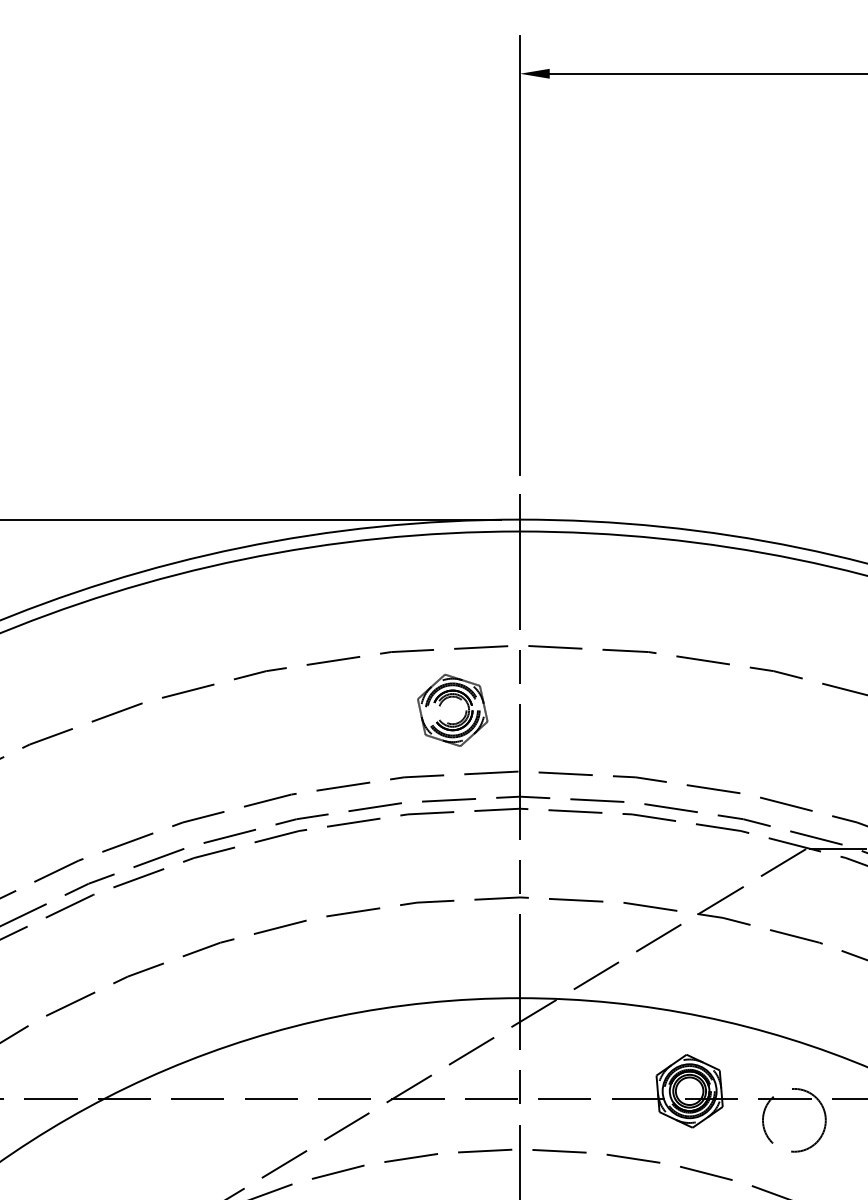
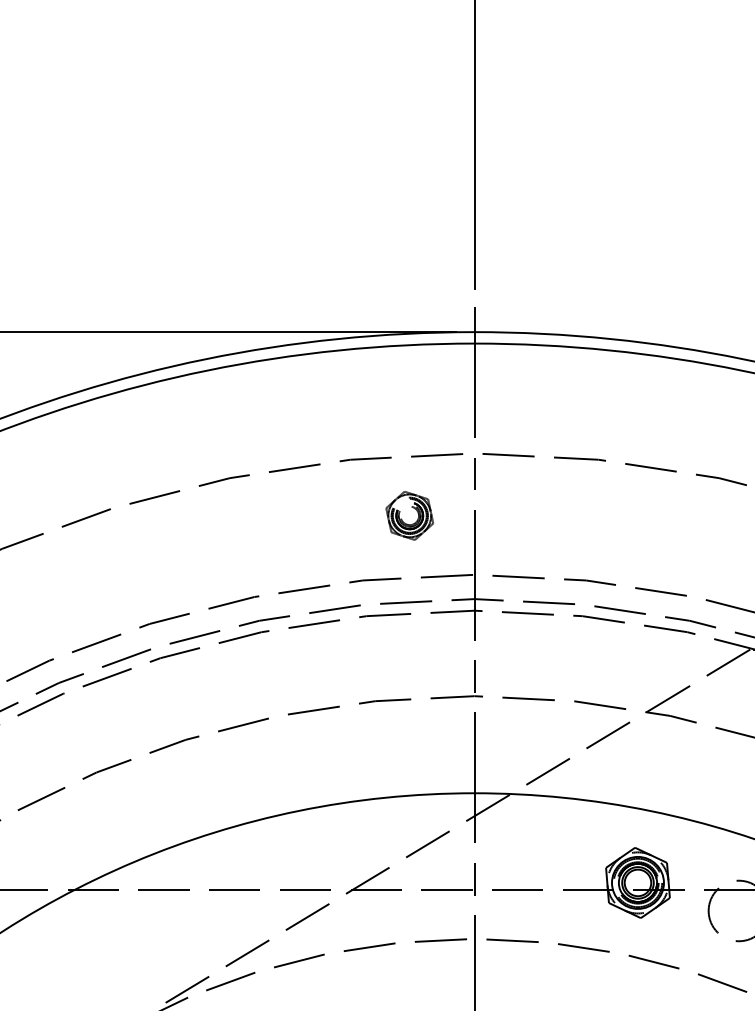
part: (452, 709) -> (409, 515), size x0.7

